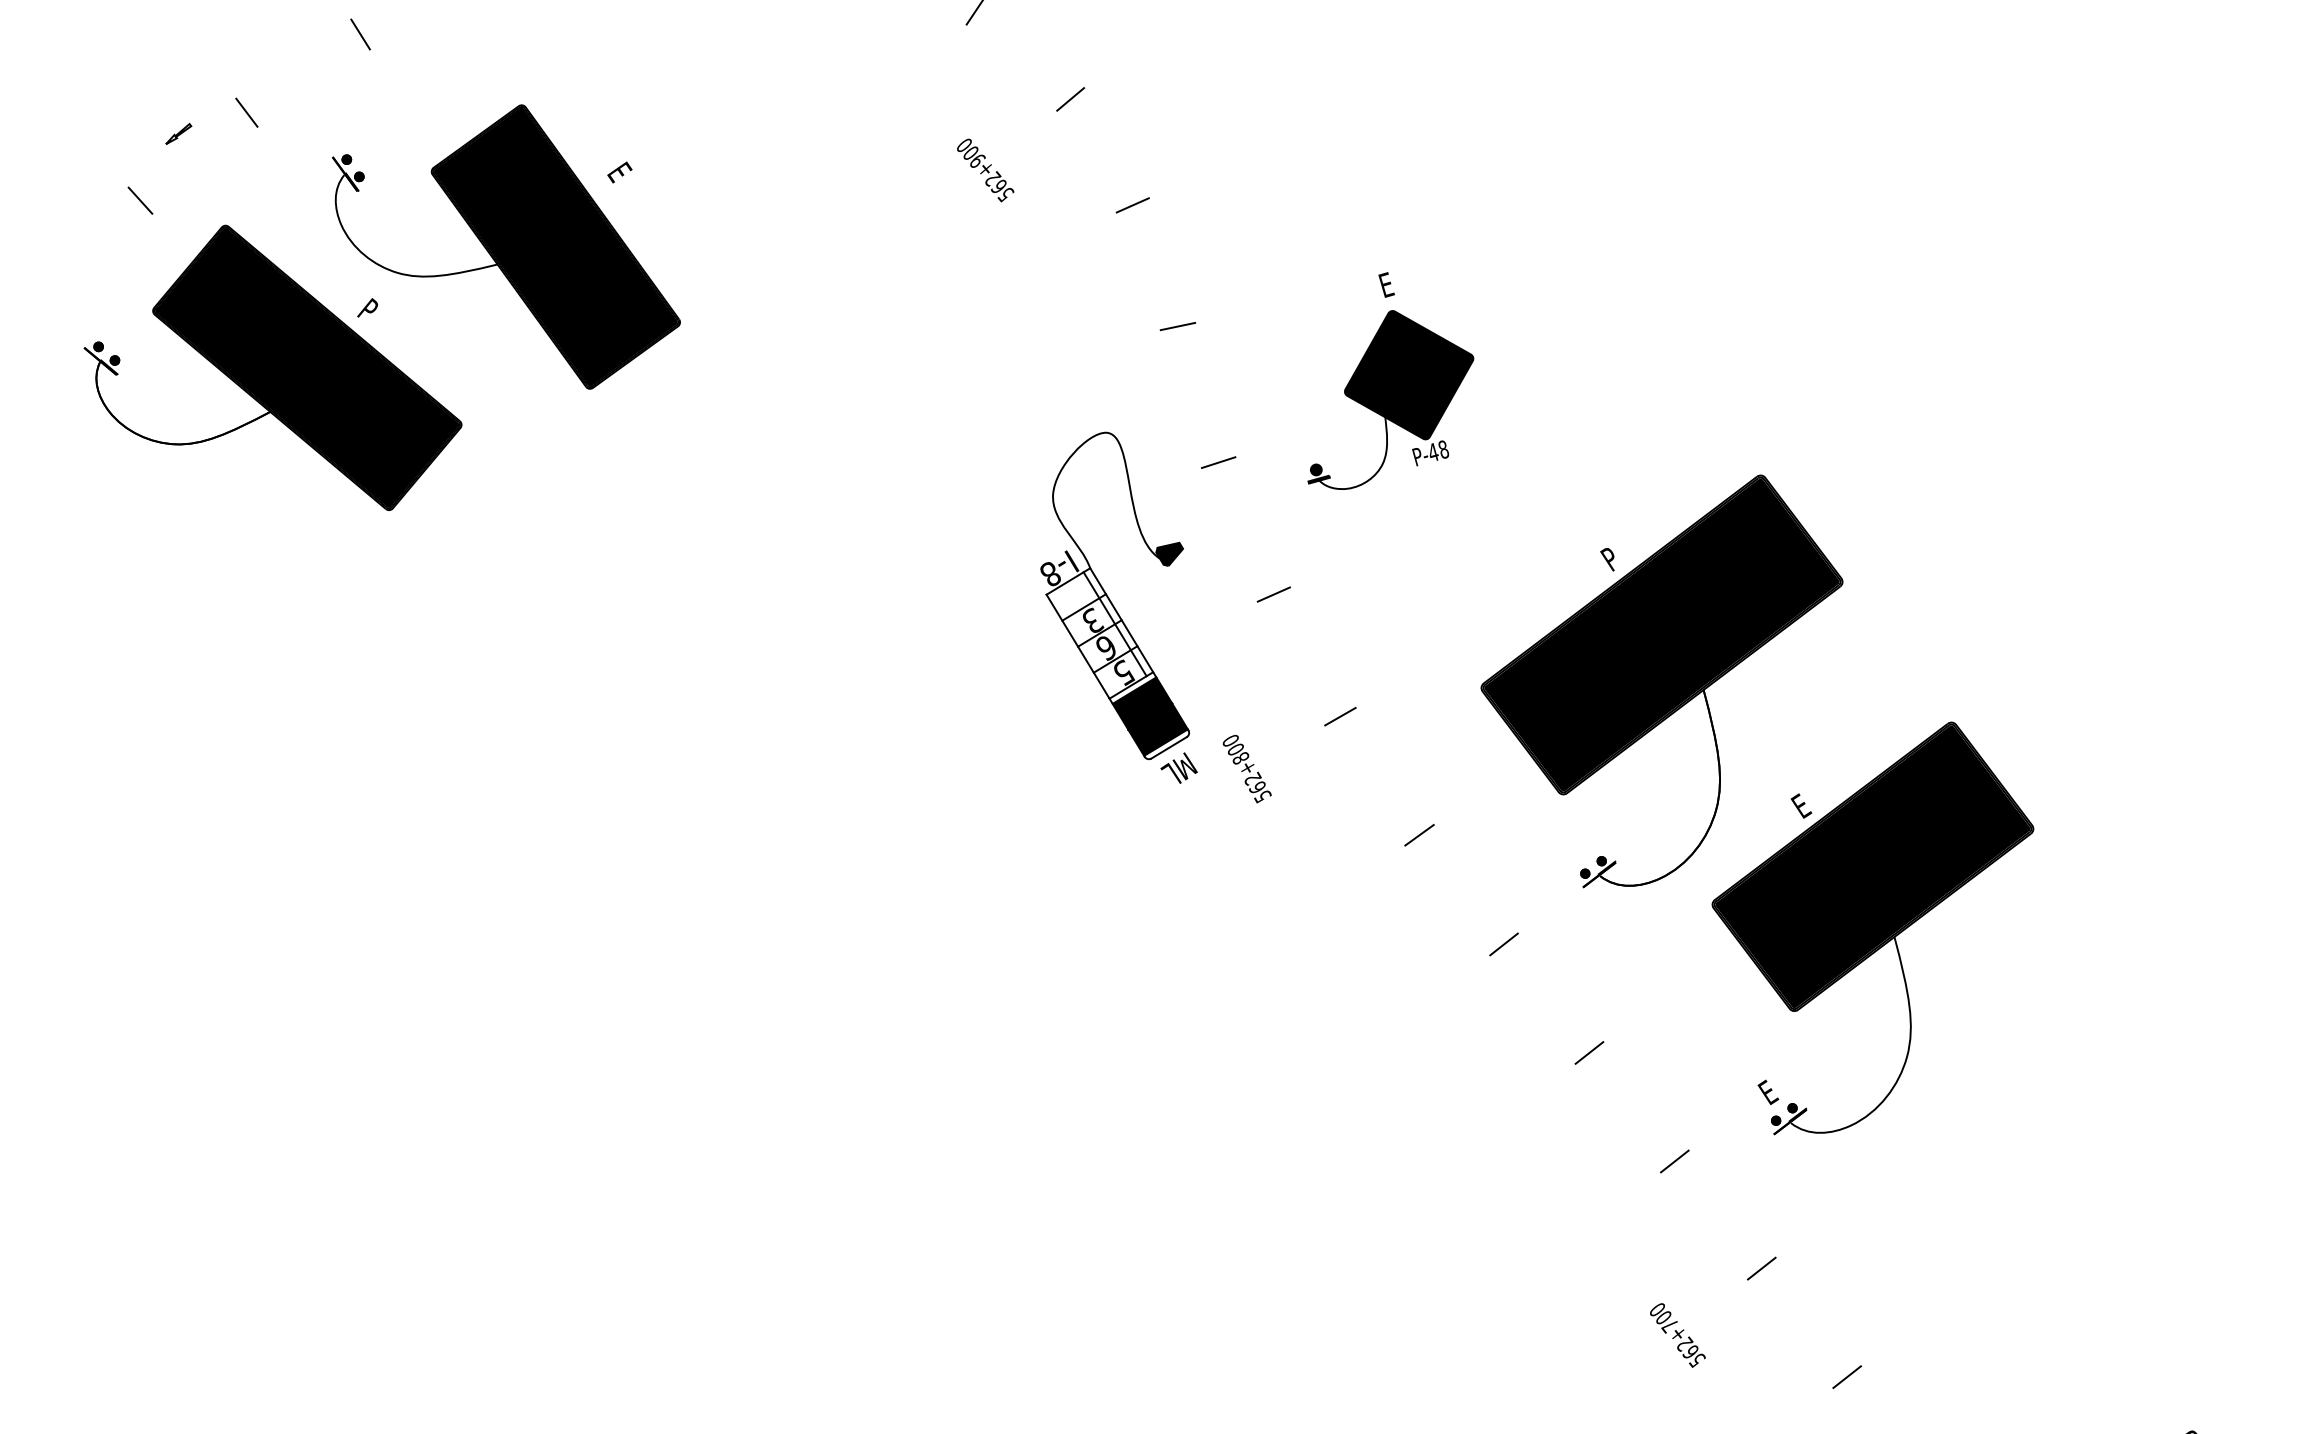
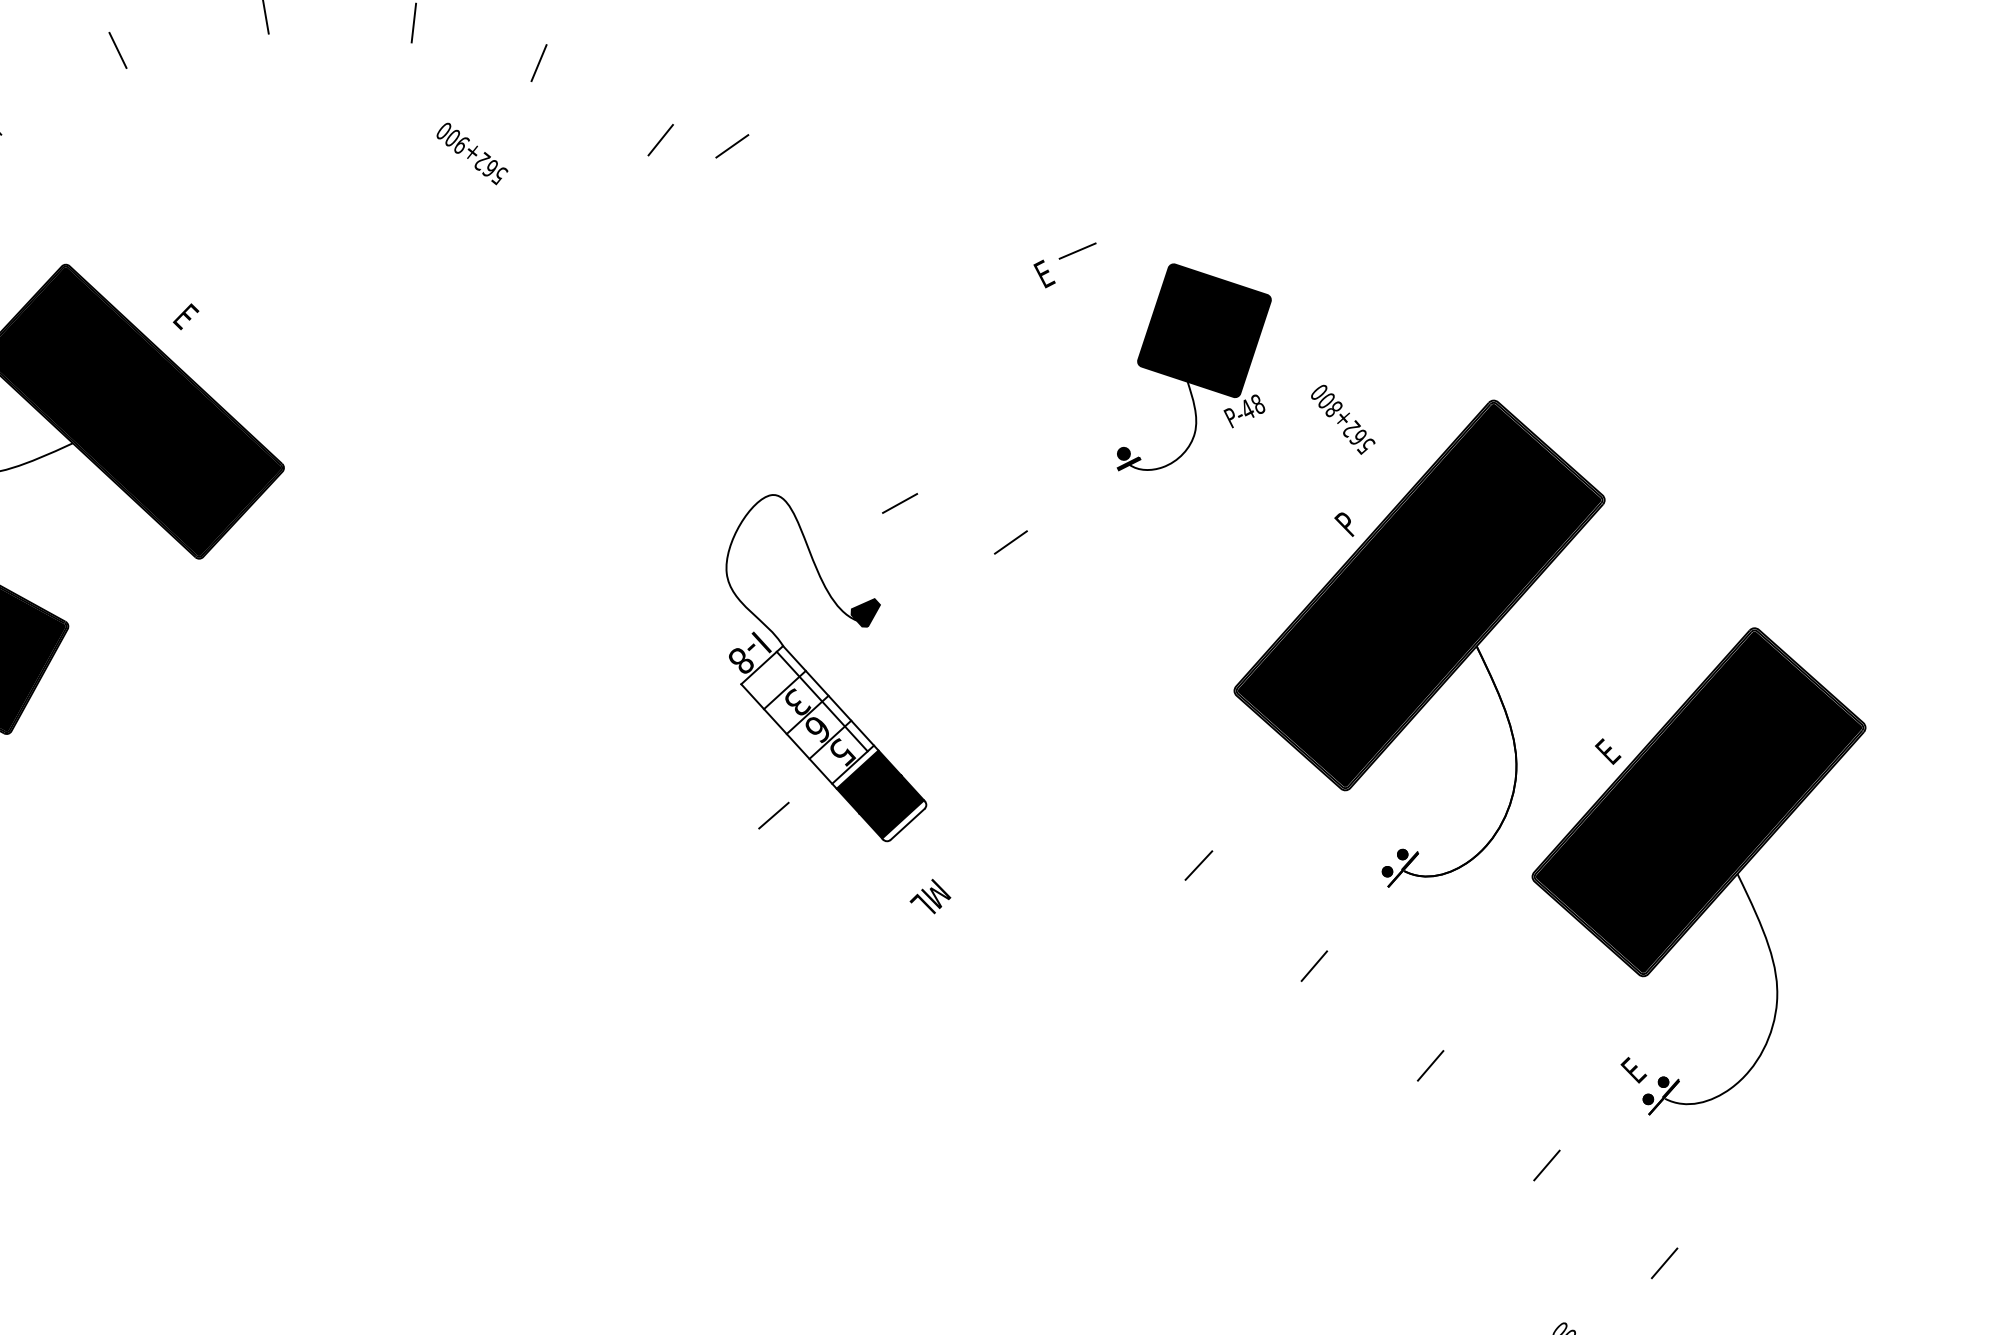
text: (985, 170) -> (472, 153), moved
line: (1132, 205) -> (731, 146), moved
line: (1177, 326) -> (1077, 251), moved
part: (1390, 399) -> (1189, 361), moved
line: (1273, 594) -> (1010, 542), moved
line: (1340, 716) -> (773, 815), moved
text: (1178, 767) -> (929, 896), moved
text: (1246, 769) -> (1342, 420), moved

